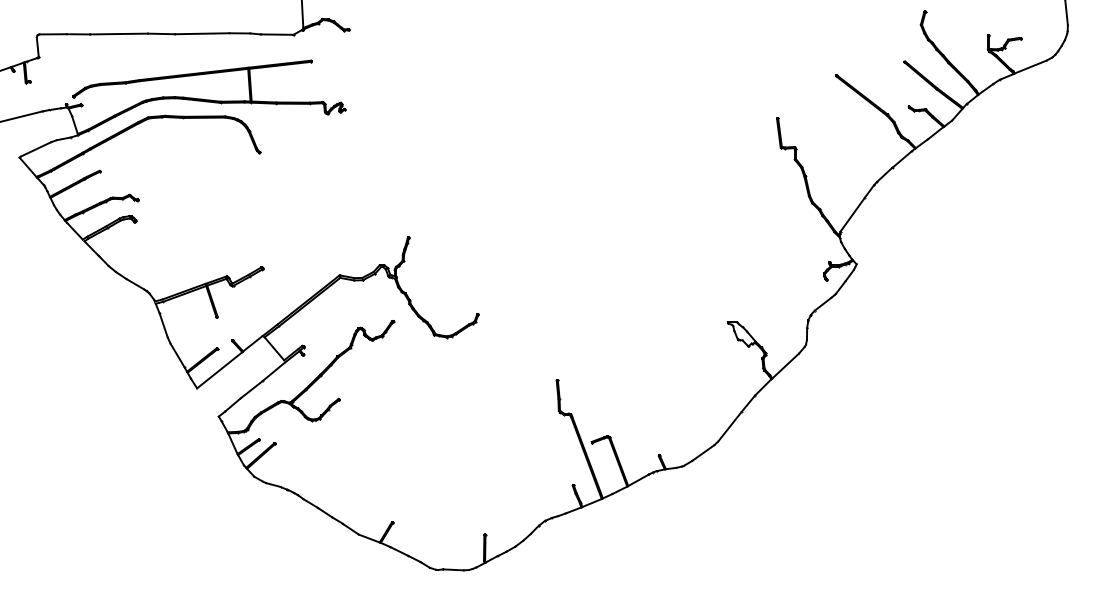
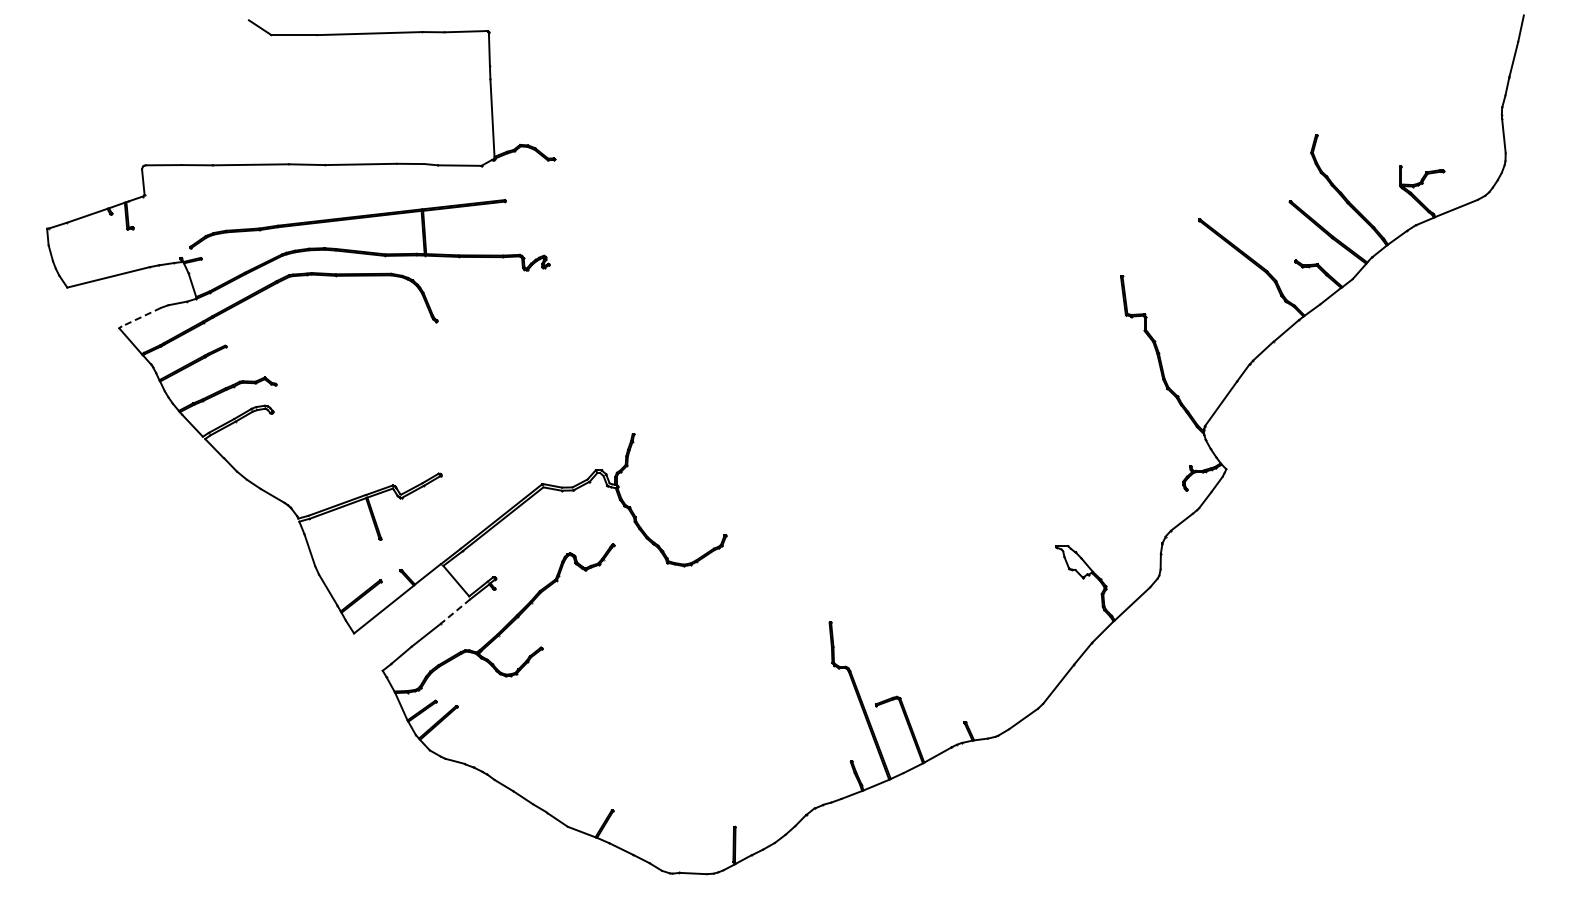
line: (35, 149) -> (140, 317), solid -> dashed
line: (273, 371) -> (455, 611), solid -> dashed

